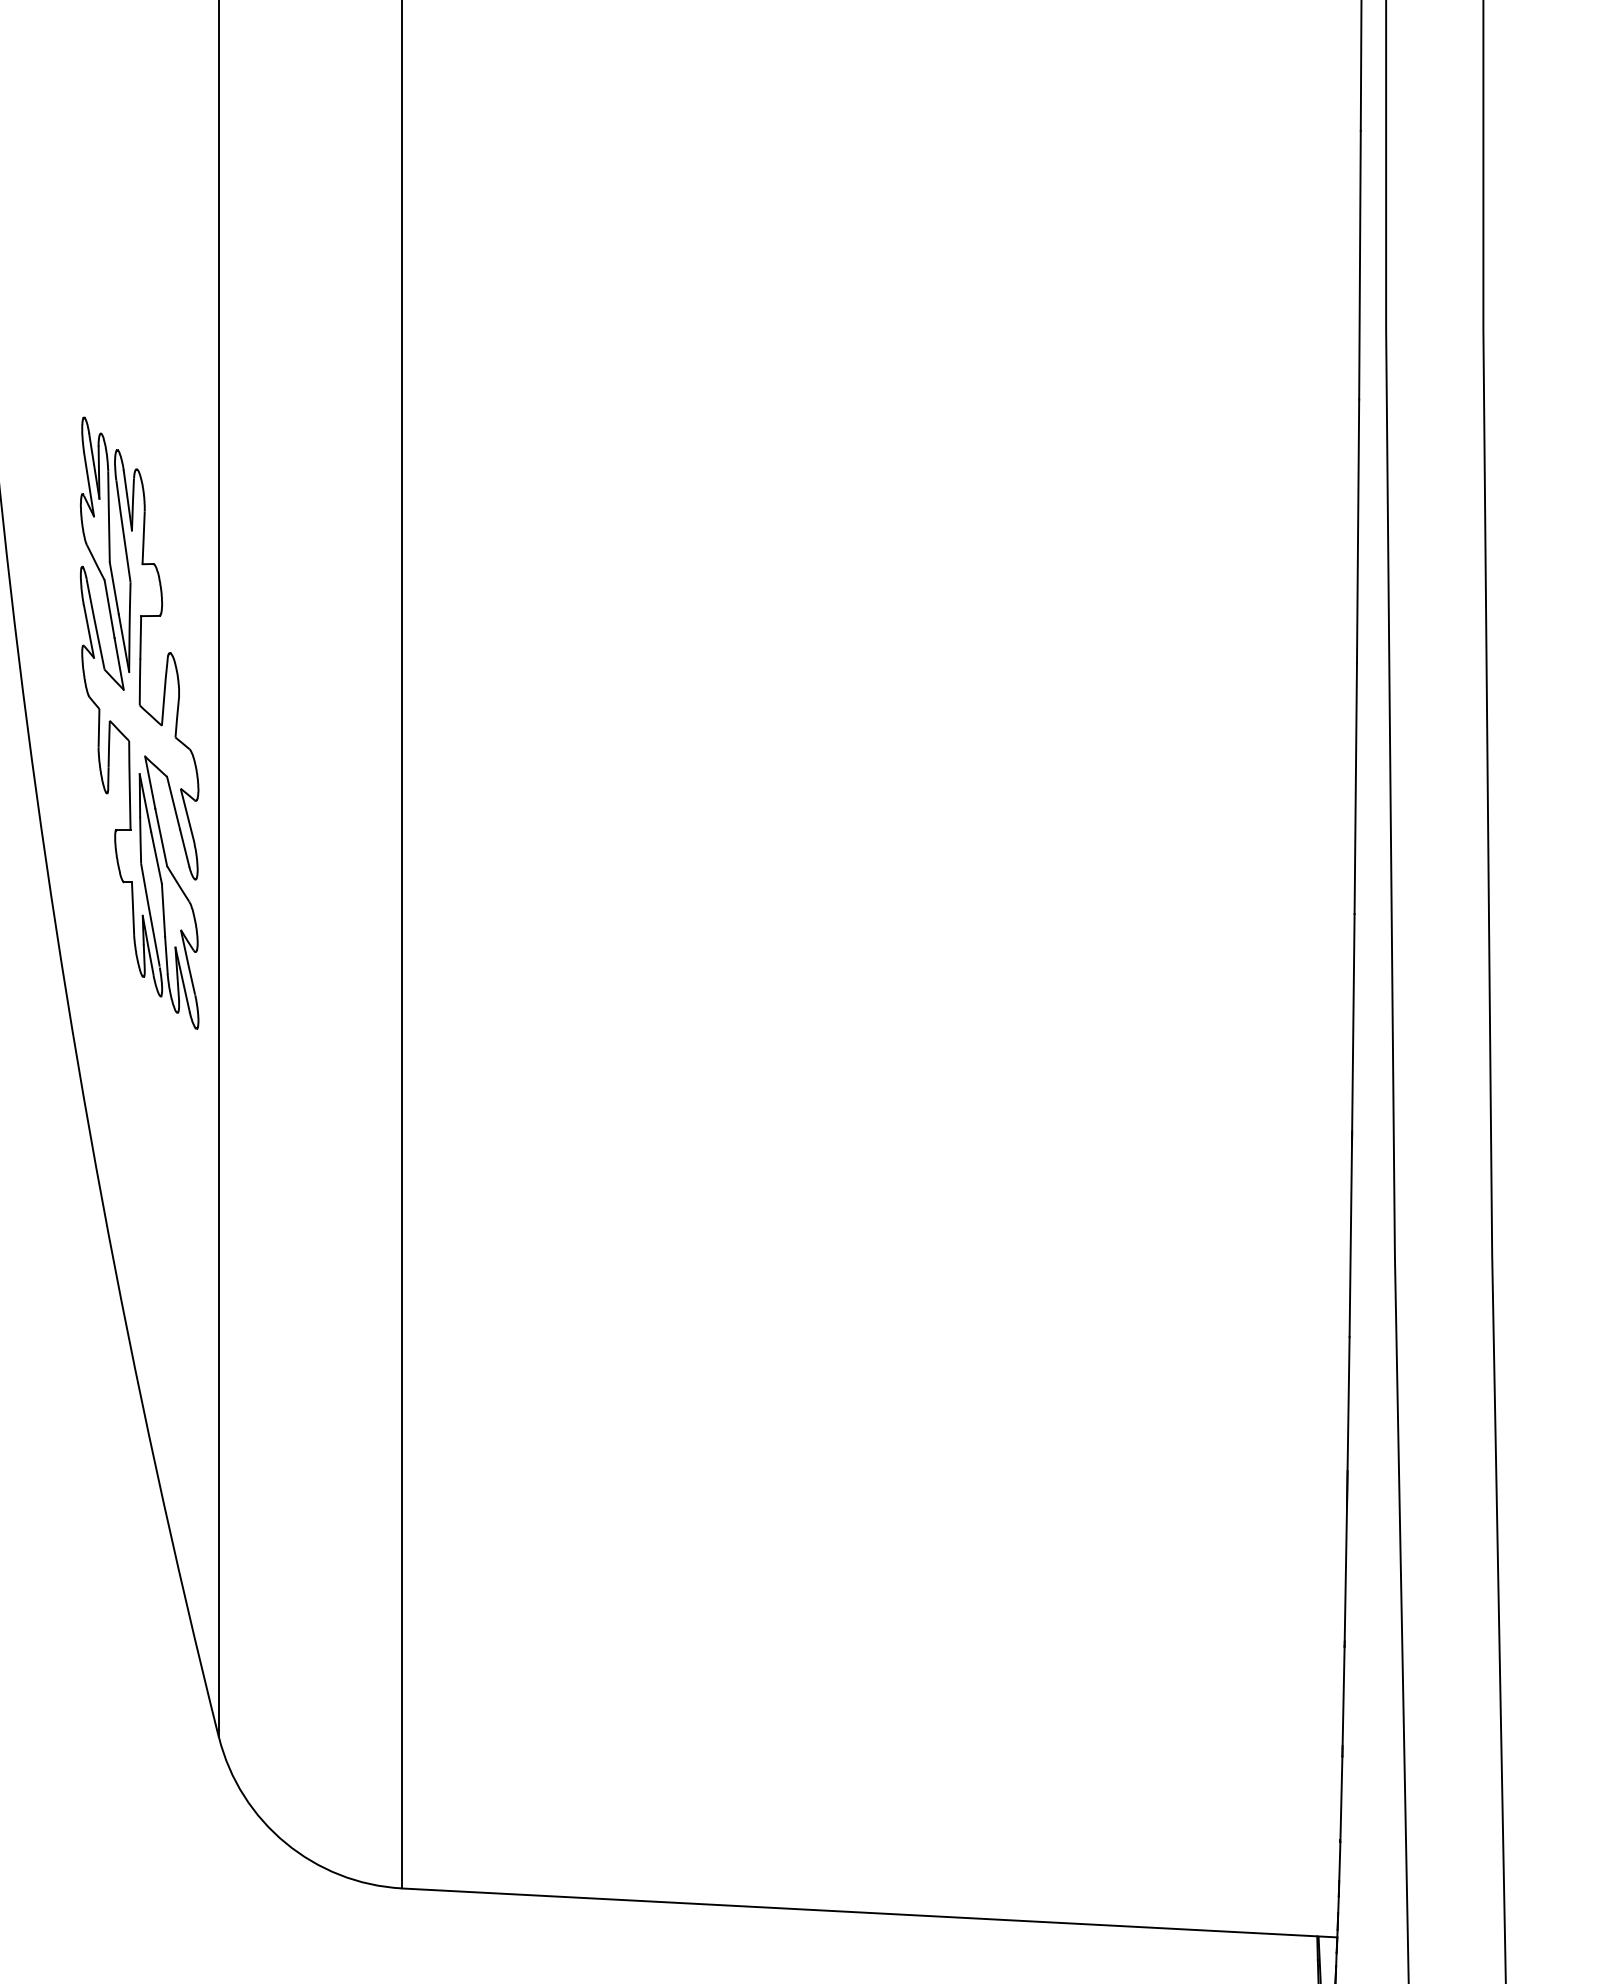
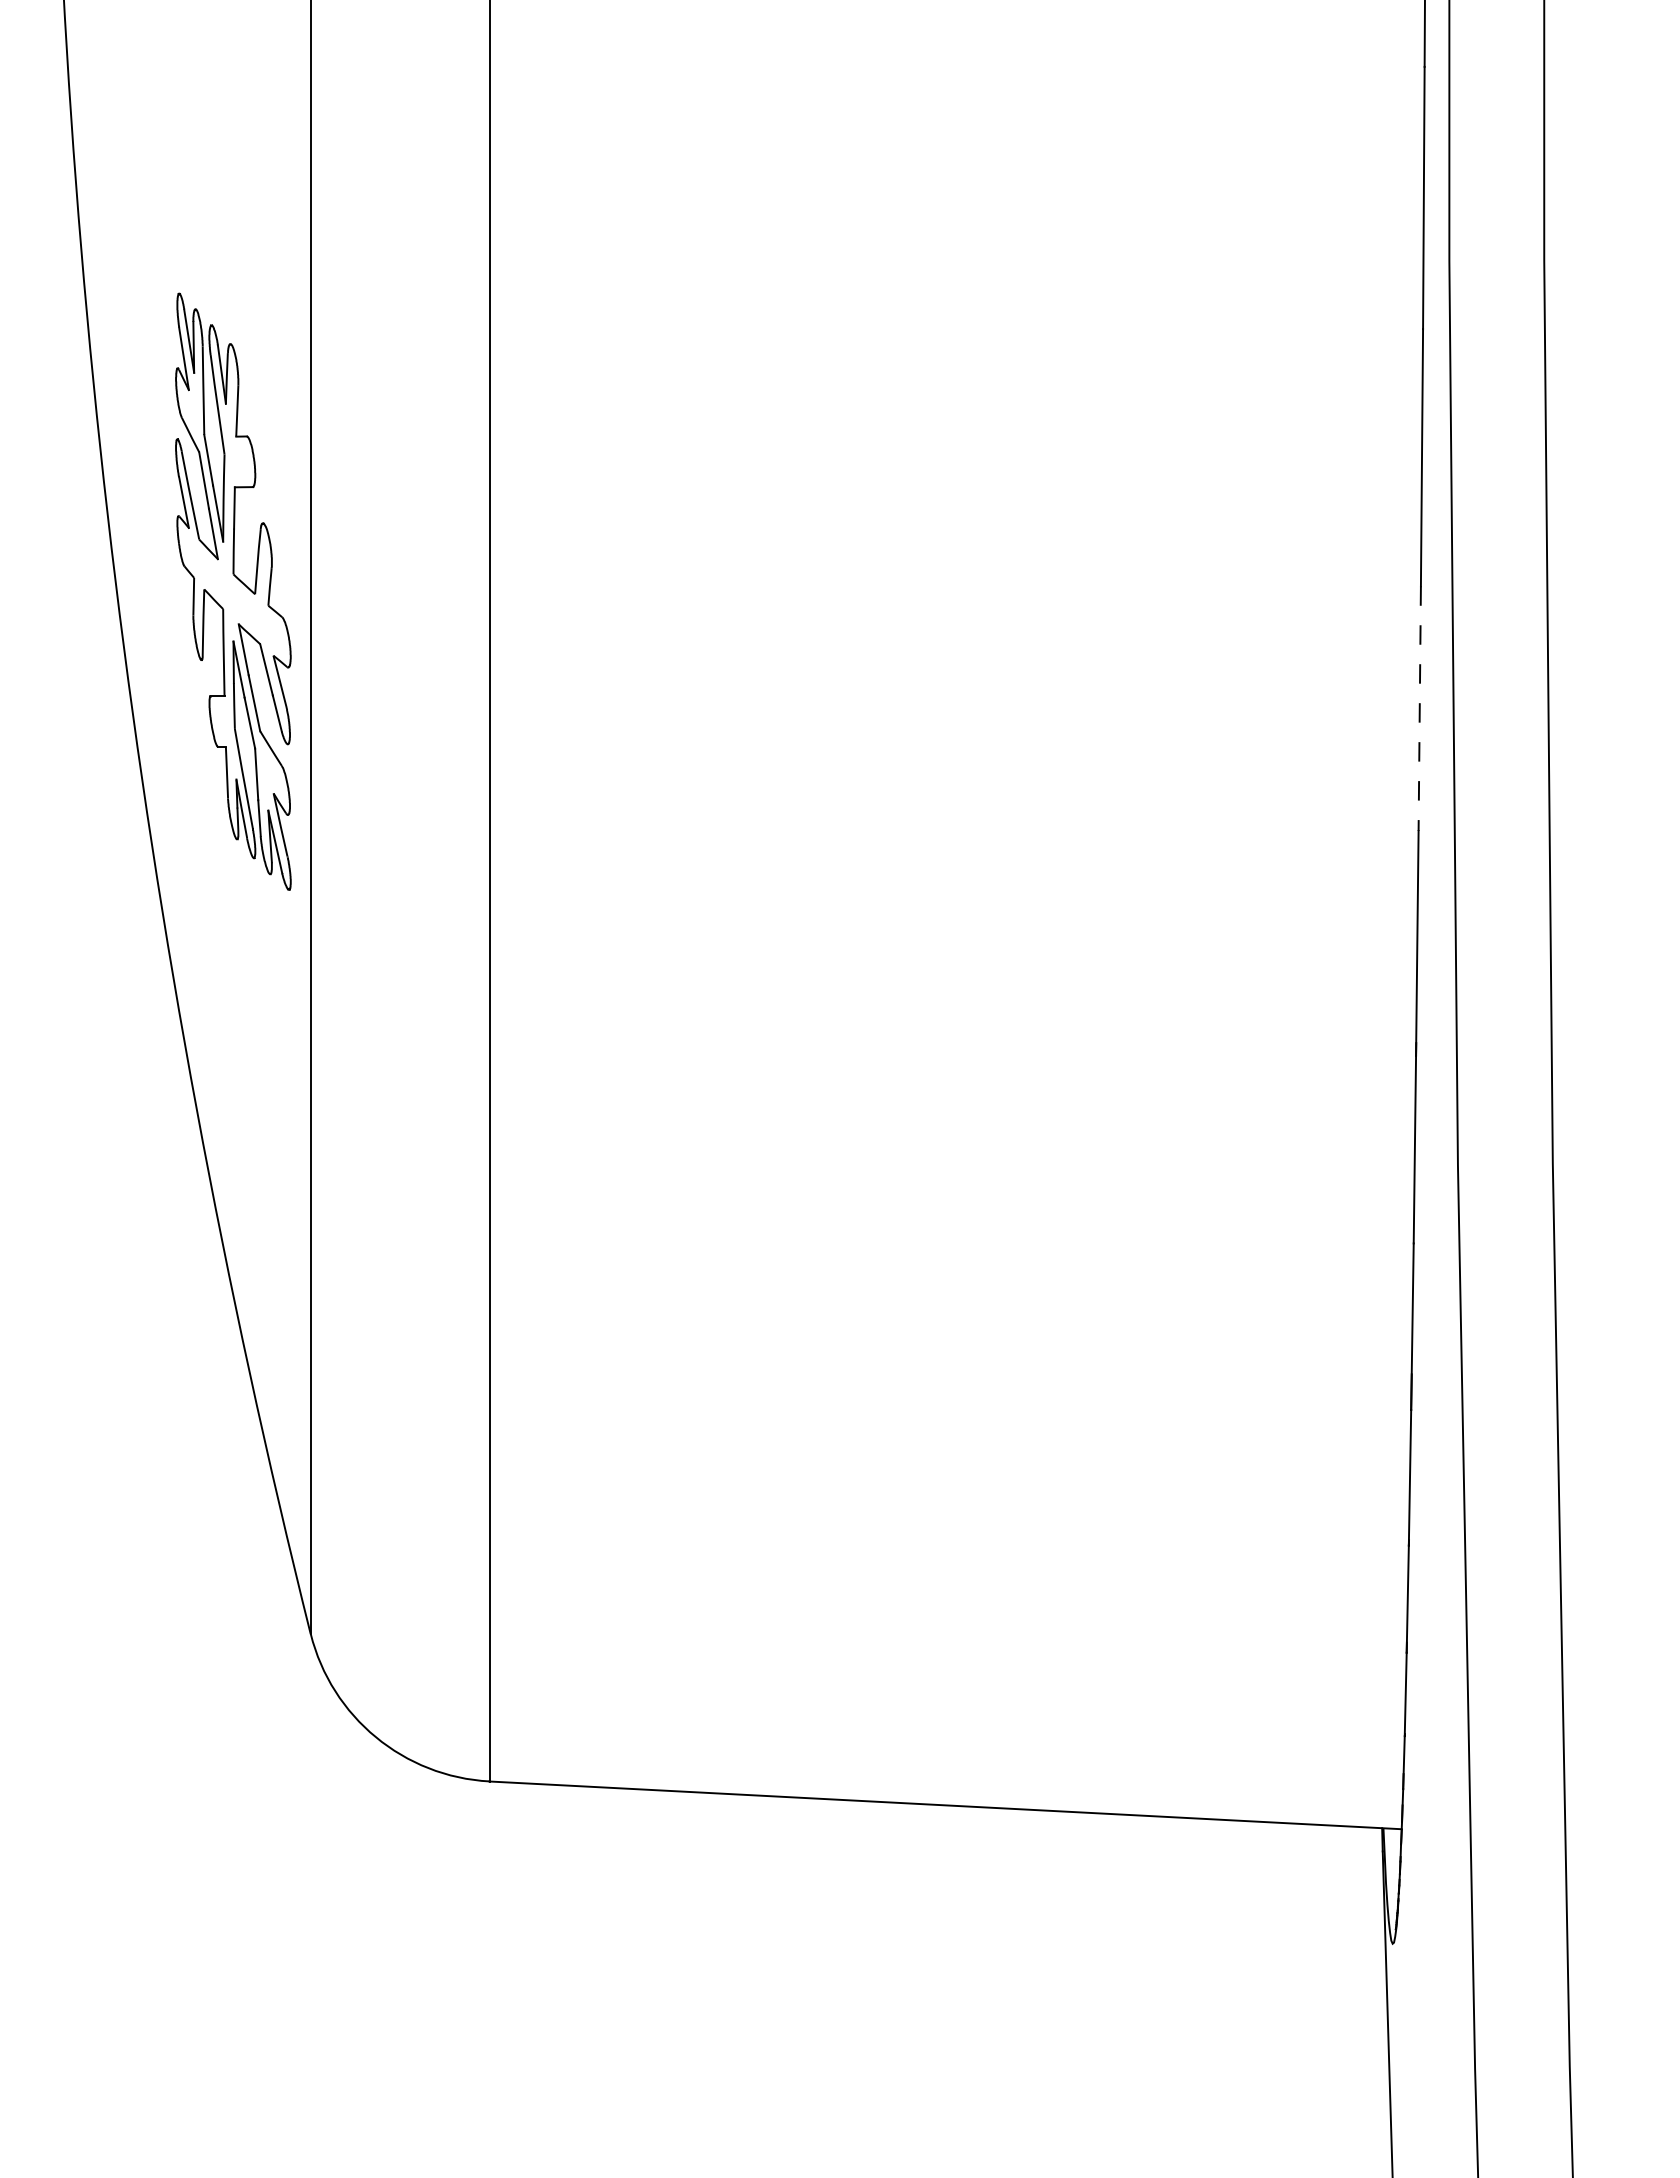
part: (139, 722) -> (233, 591), moved
line: (1355, 789) -> (1419, 709), solid -> dashed

